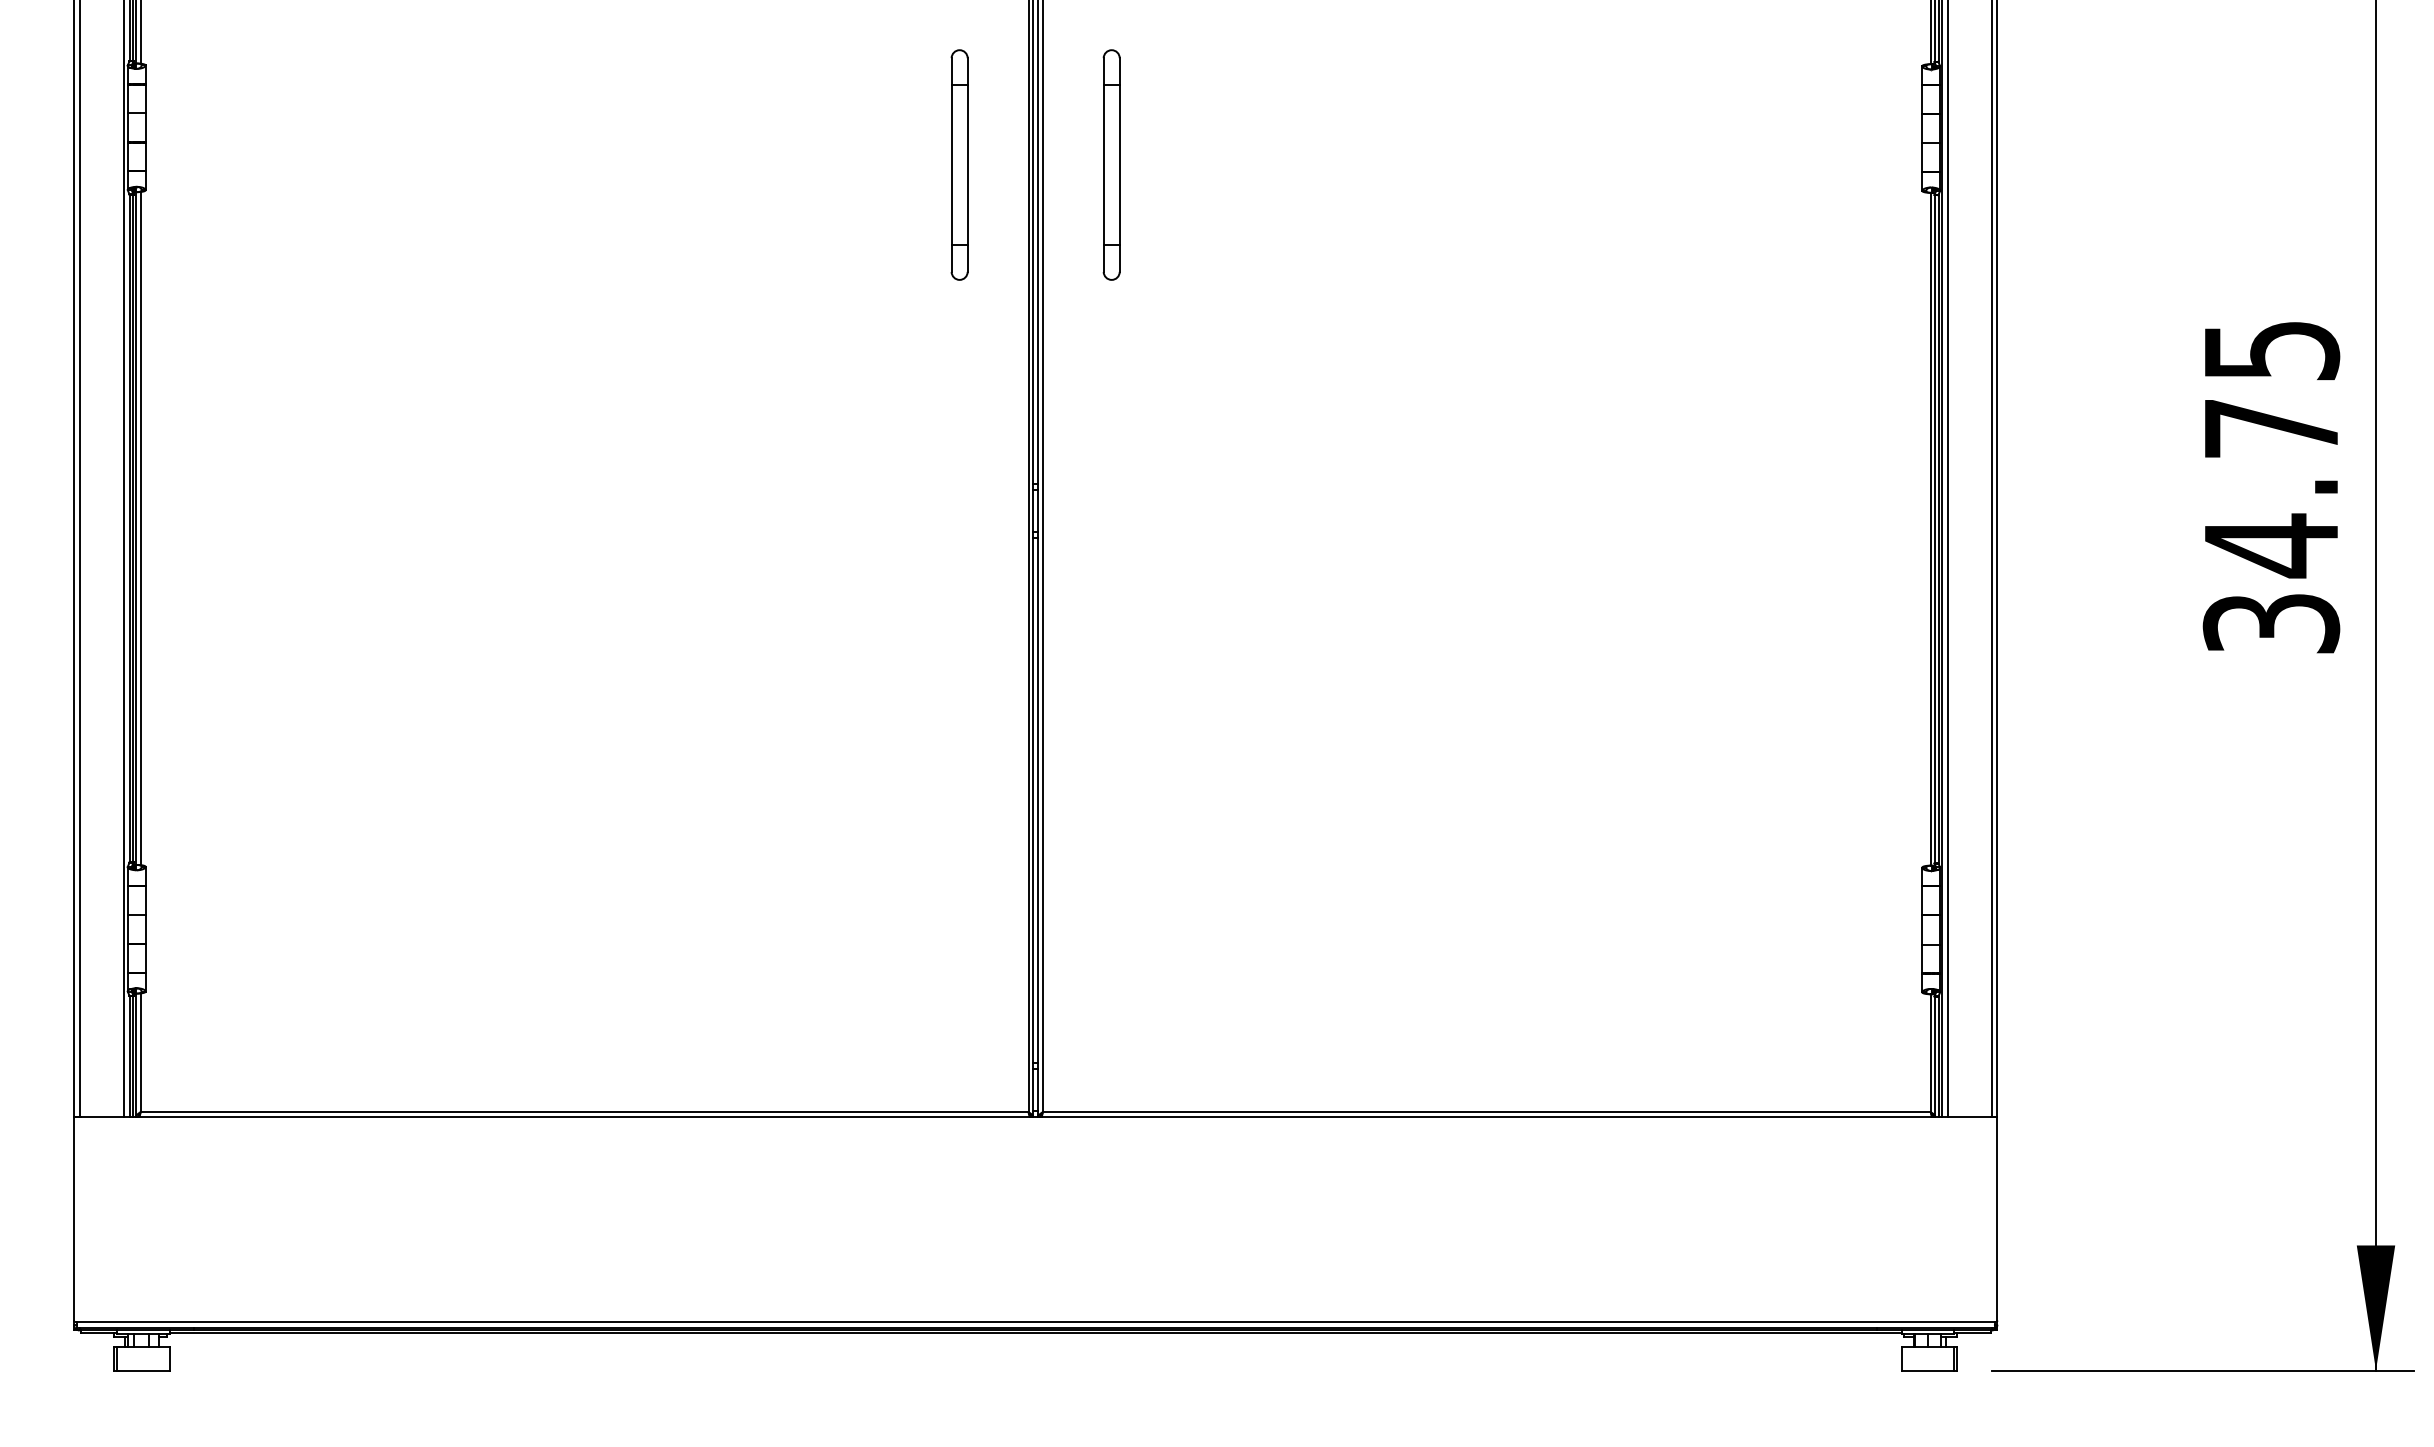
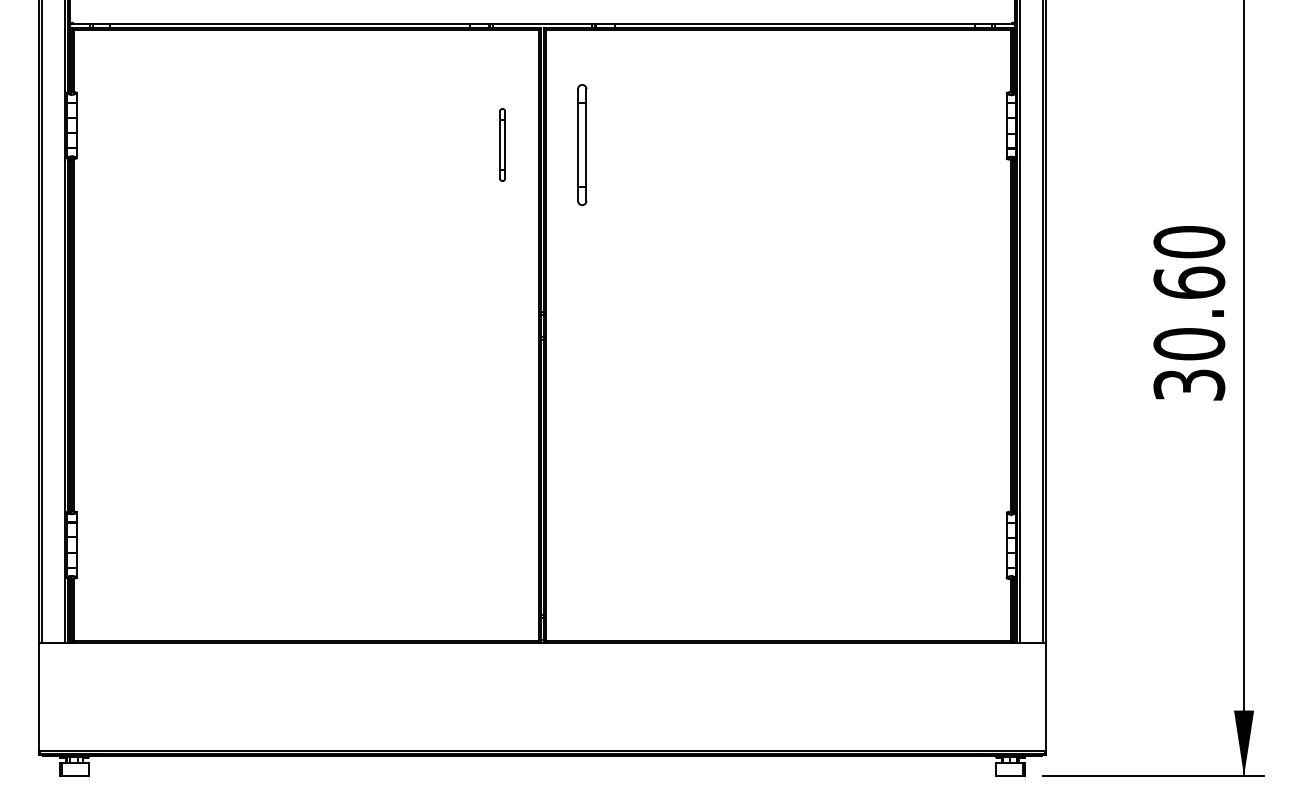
part: (959, 164) -> (502, 144), size x0.6
text: (2271, 448) -> (1189, 293), 34.75 -> 30.60

